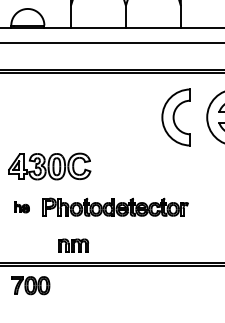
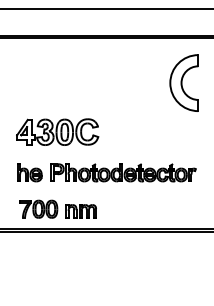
part: (21, 207) -> (29, 173), size x1.67
part: (30, 285) -> (38, 209), moved

